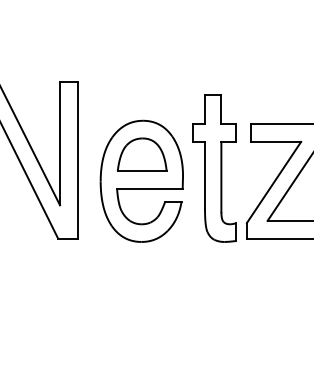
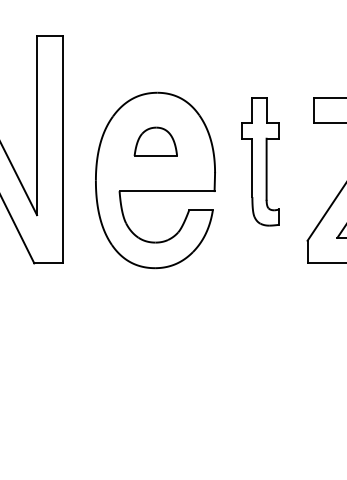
part: (141, 154) -> (154, 141), size x0.6
part: (214, 168) -> (260, 161), size x0.6

